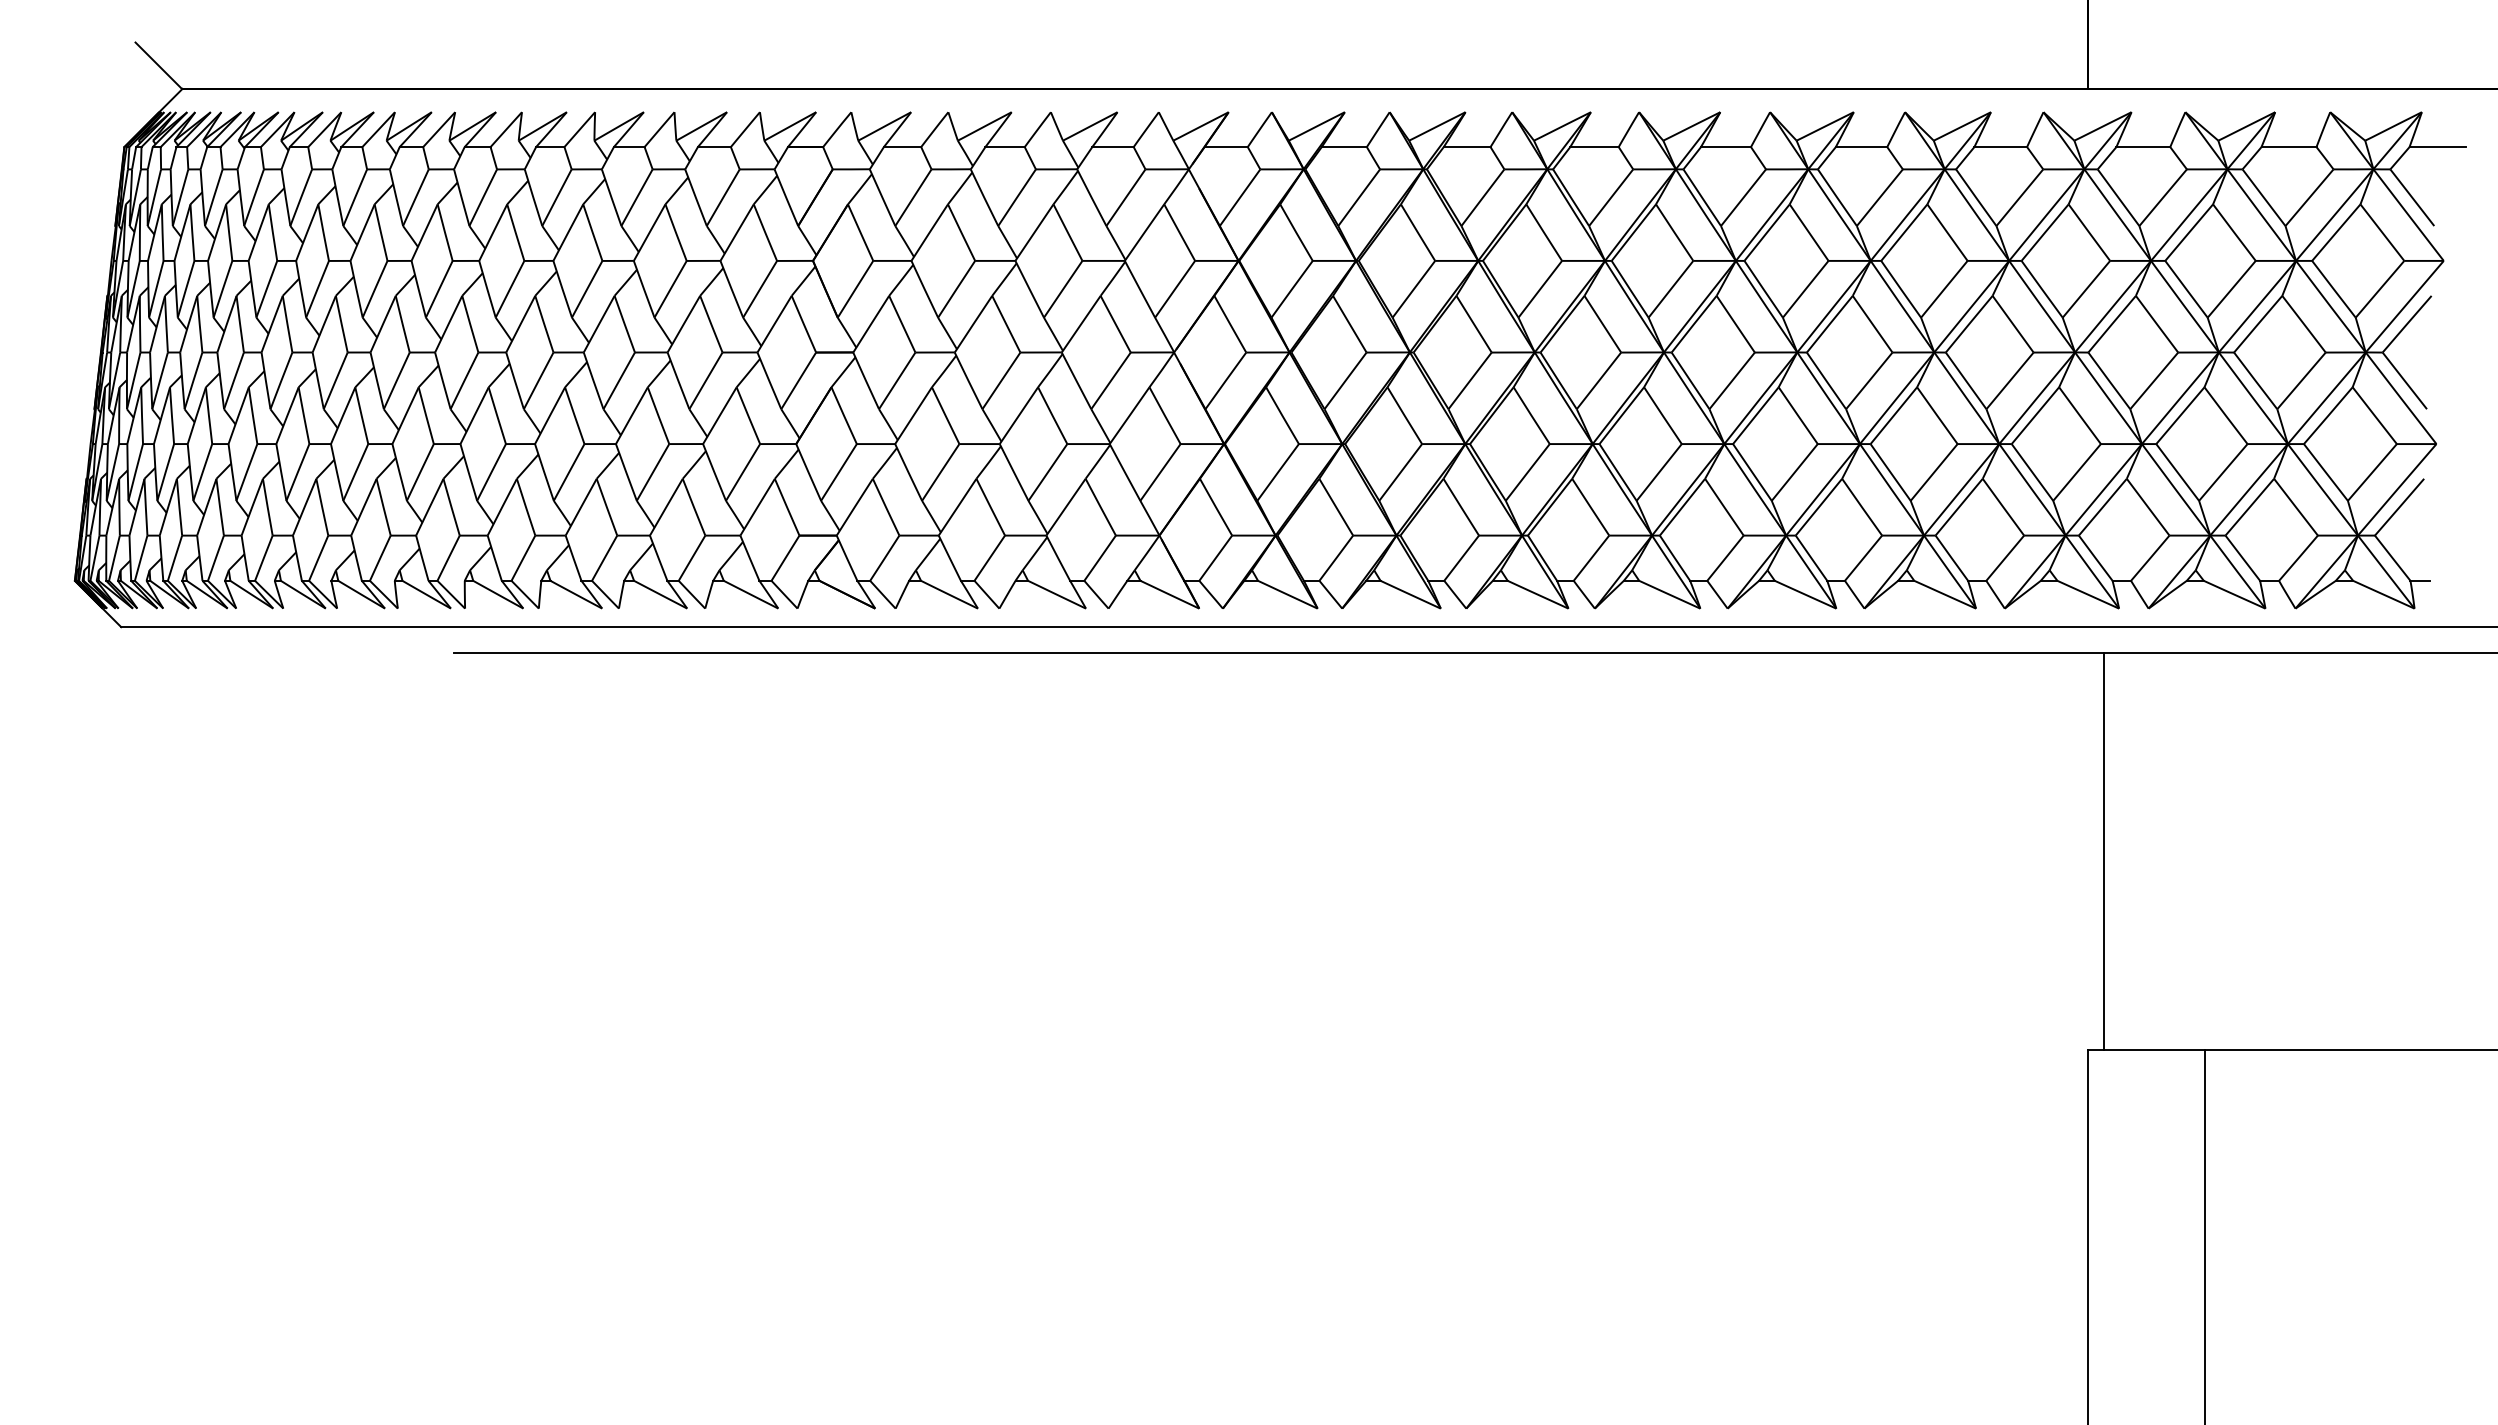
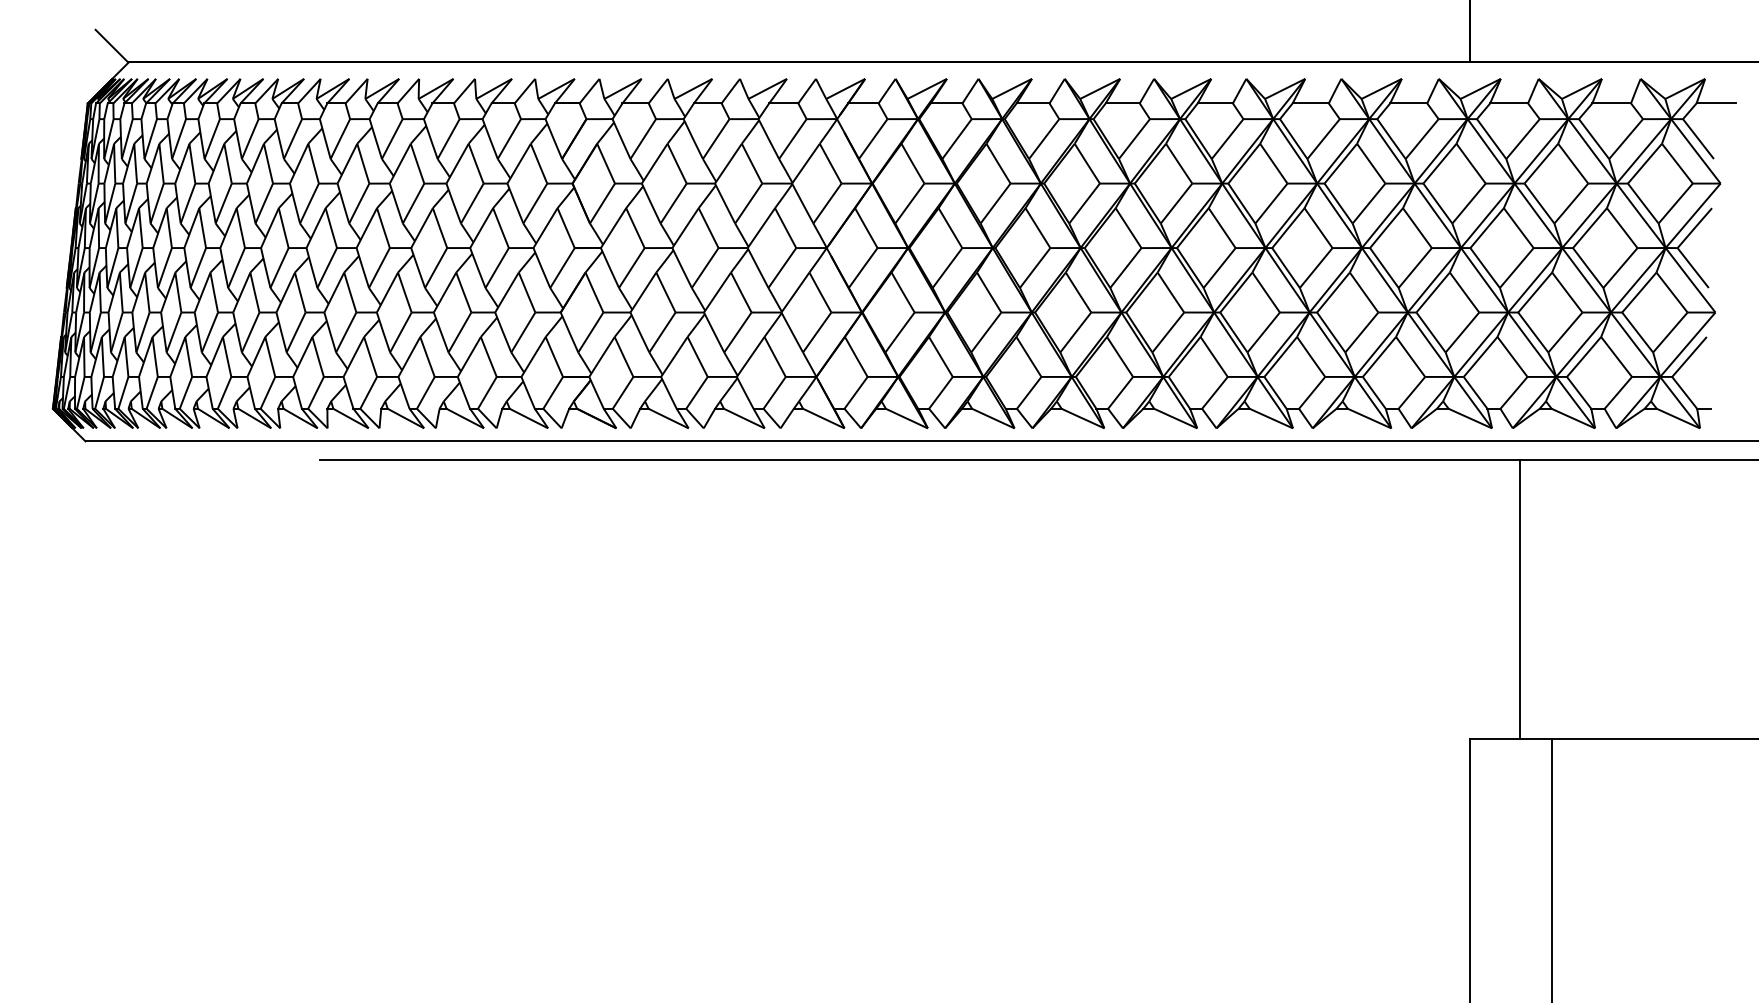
line: (2103, 851) -> (1519, 599), moved

